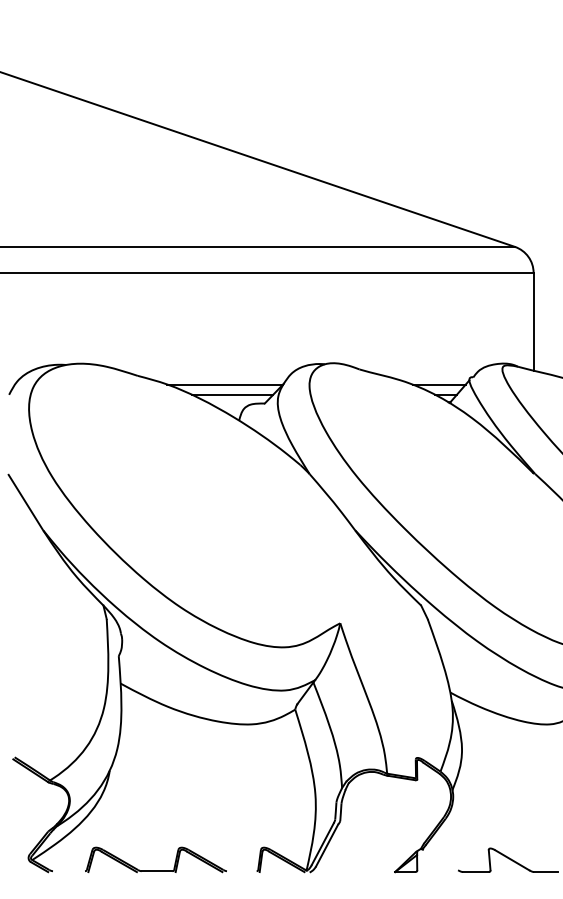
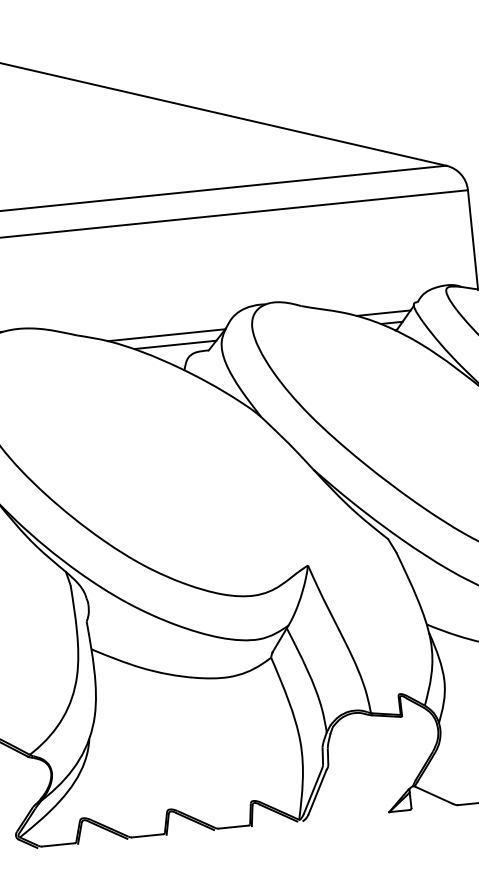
line: (440, 860) -> (434, 795), added
line: (68, 871) -> (57, 845), added
line: (241, 871) -> (233, 827), added

